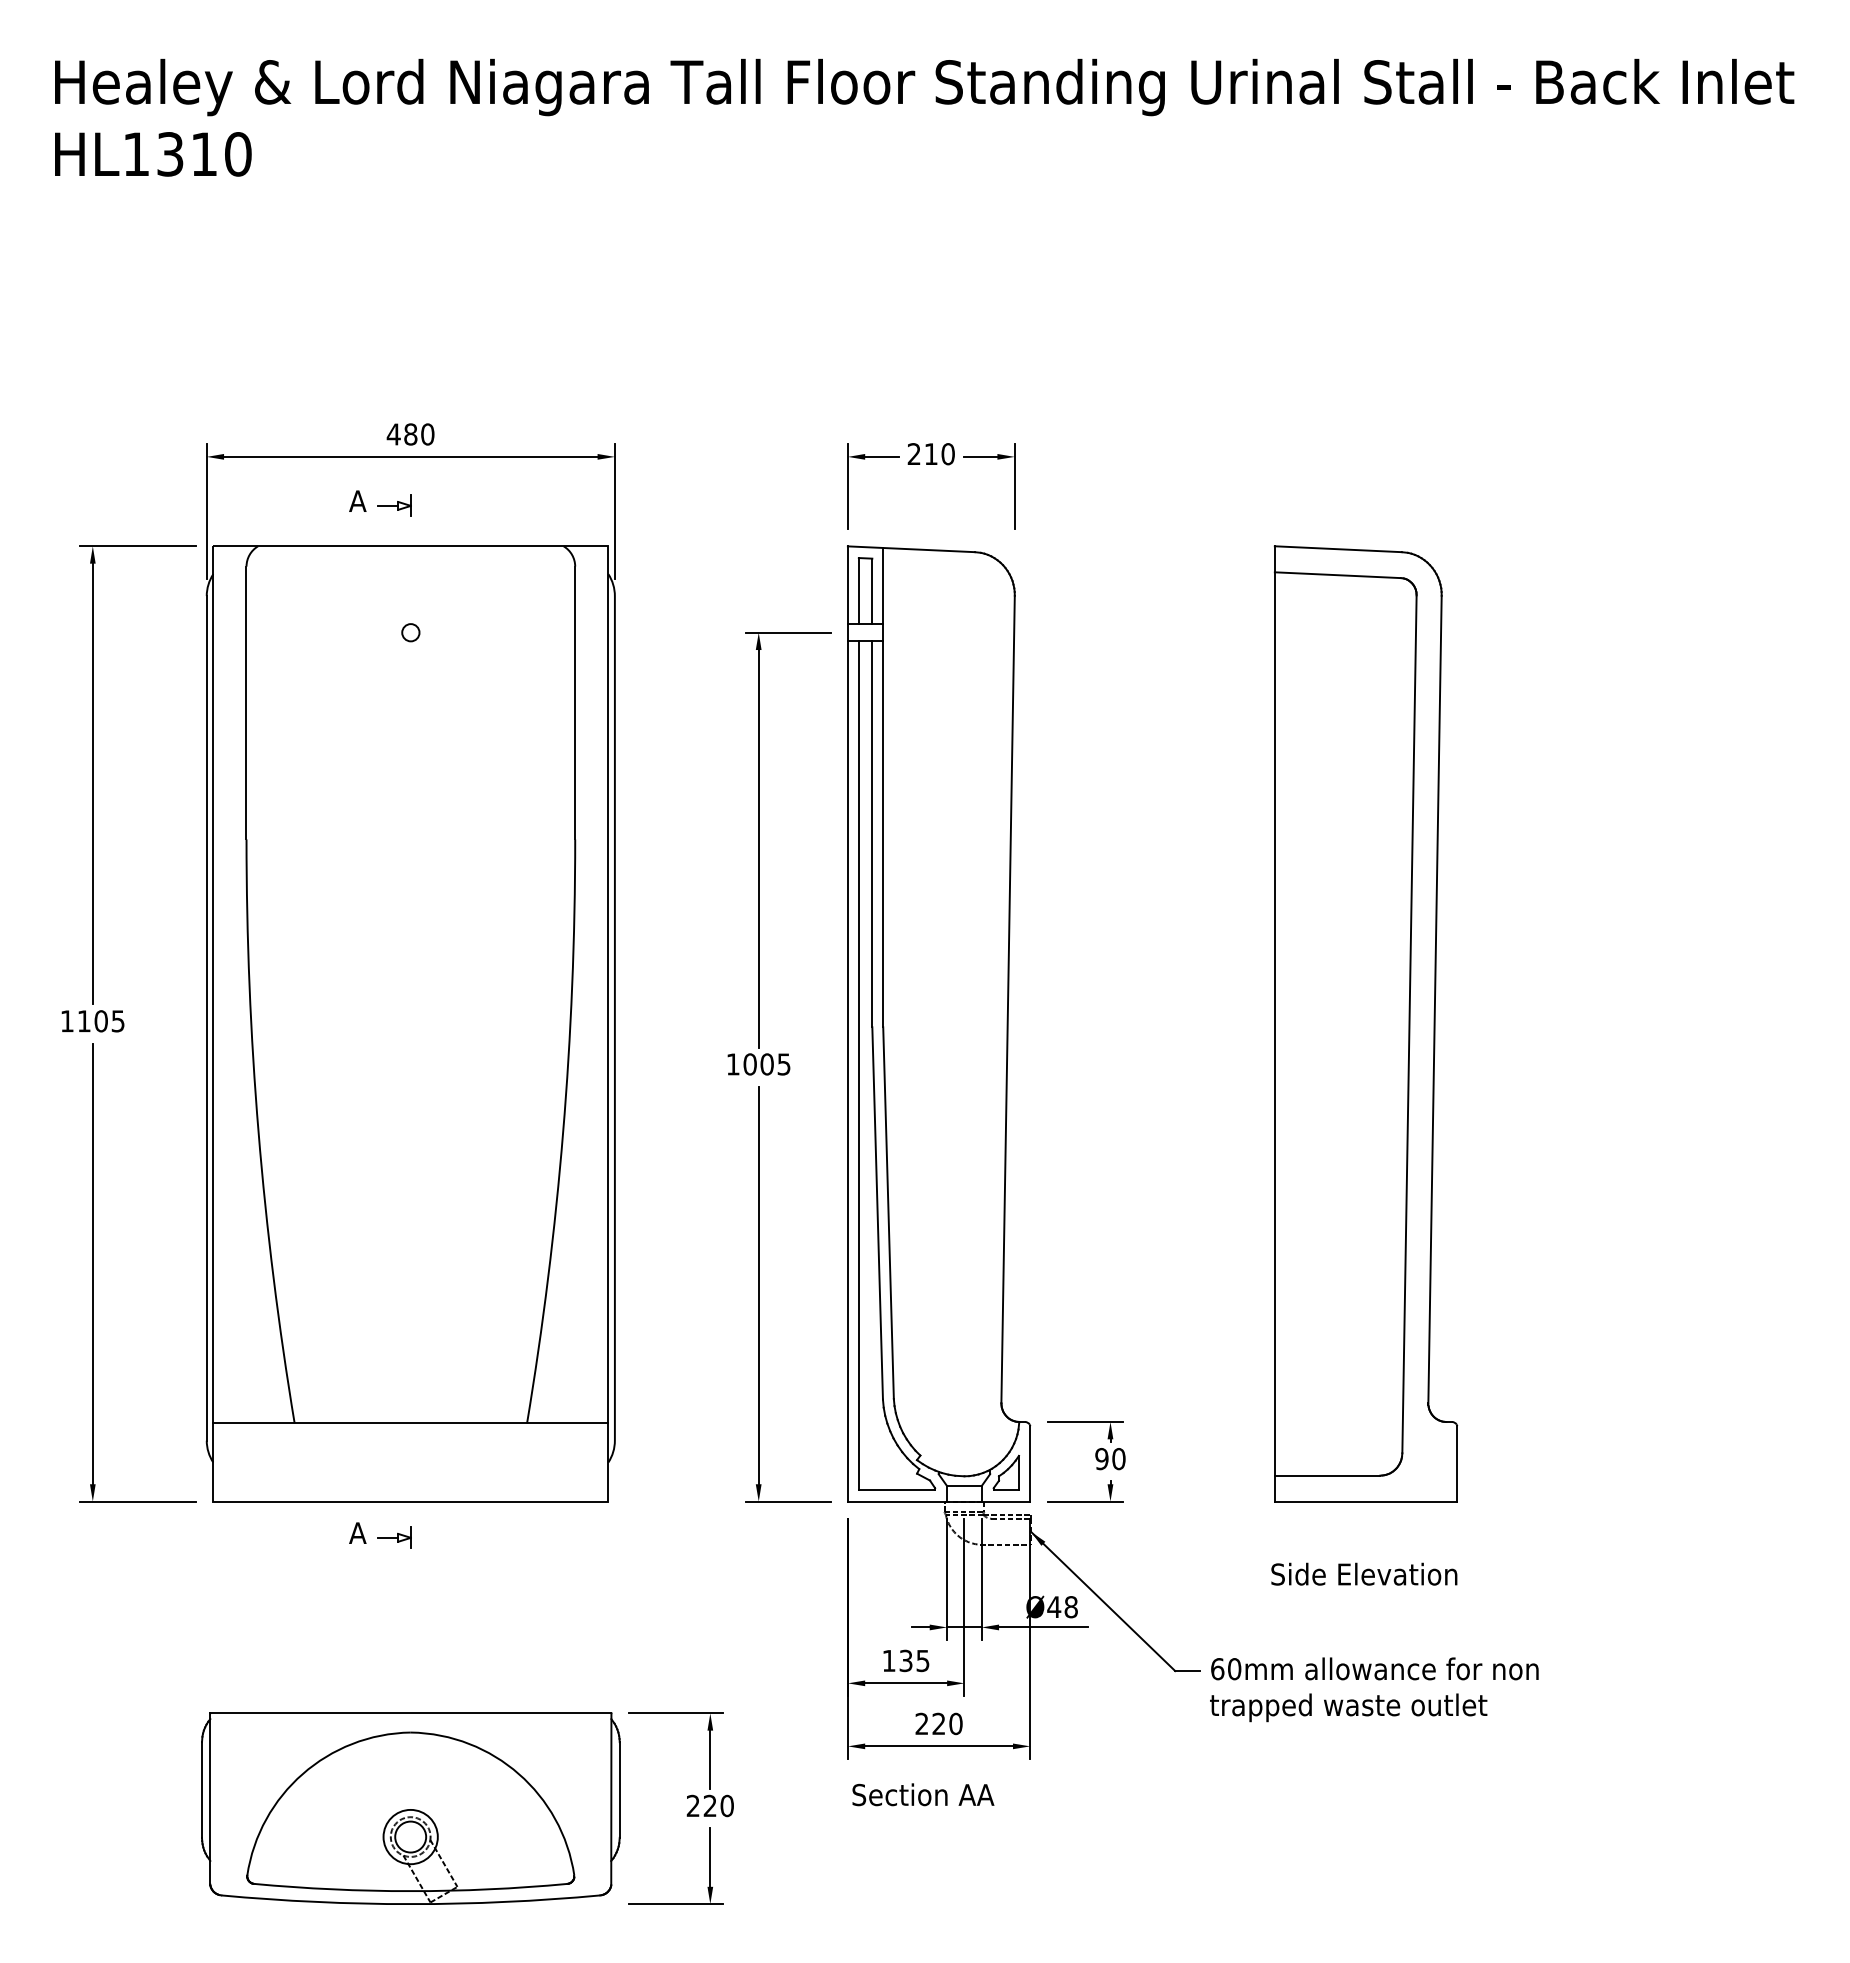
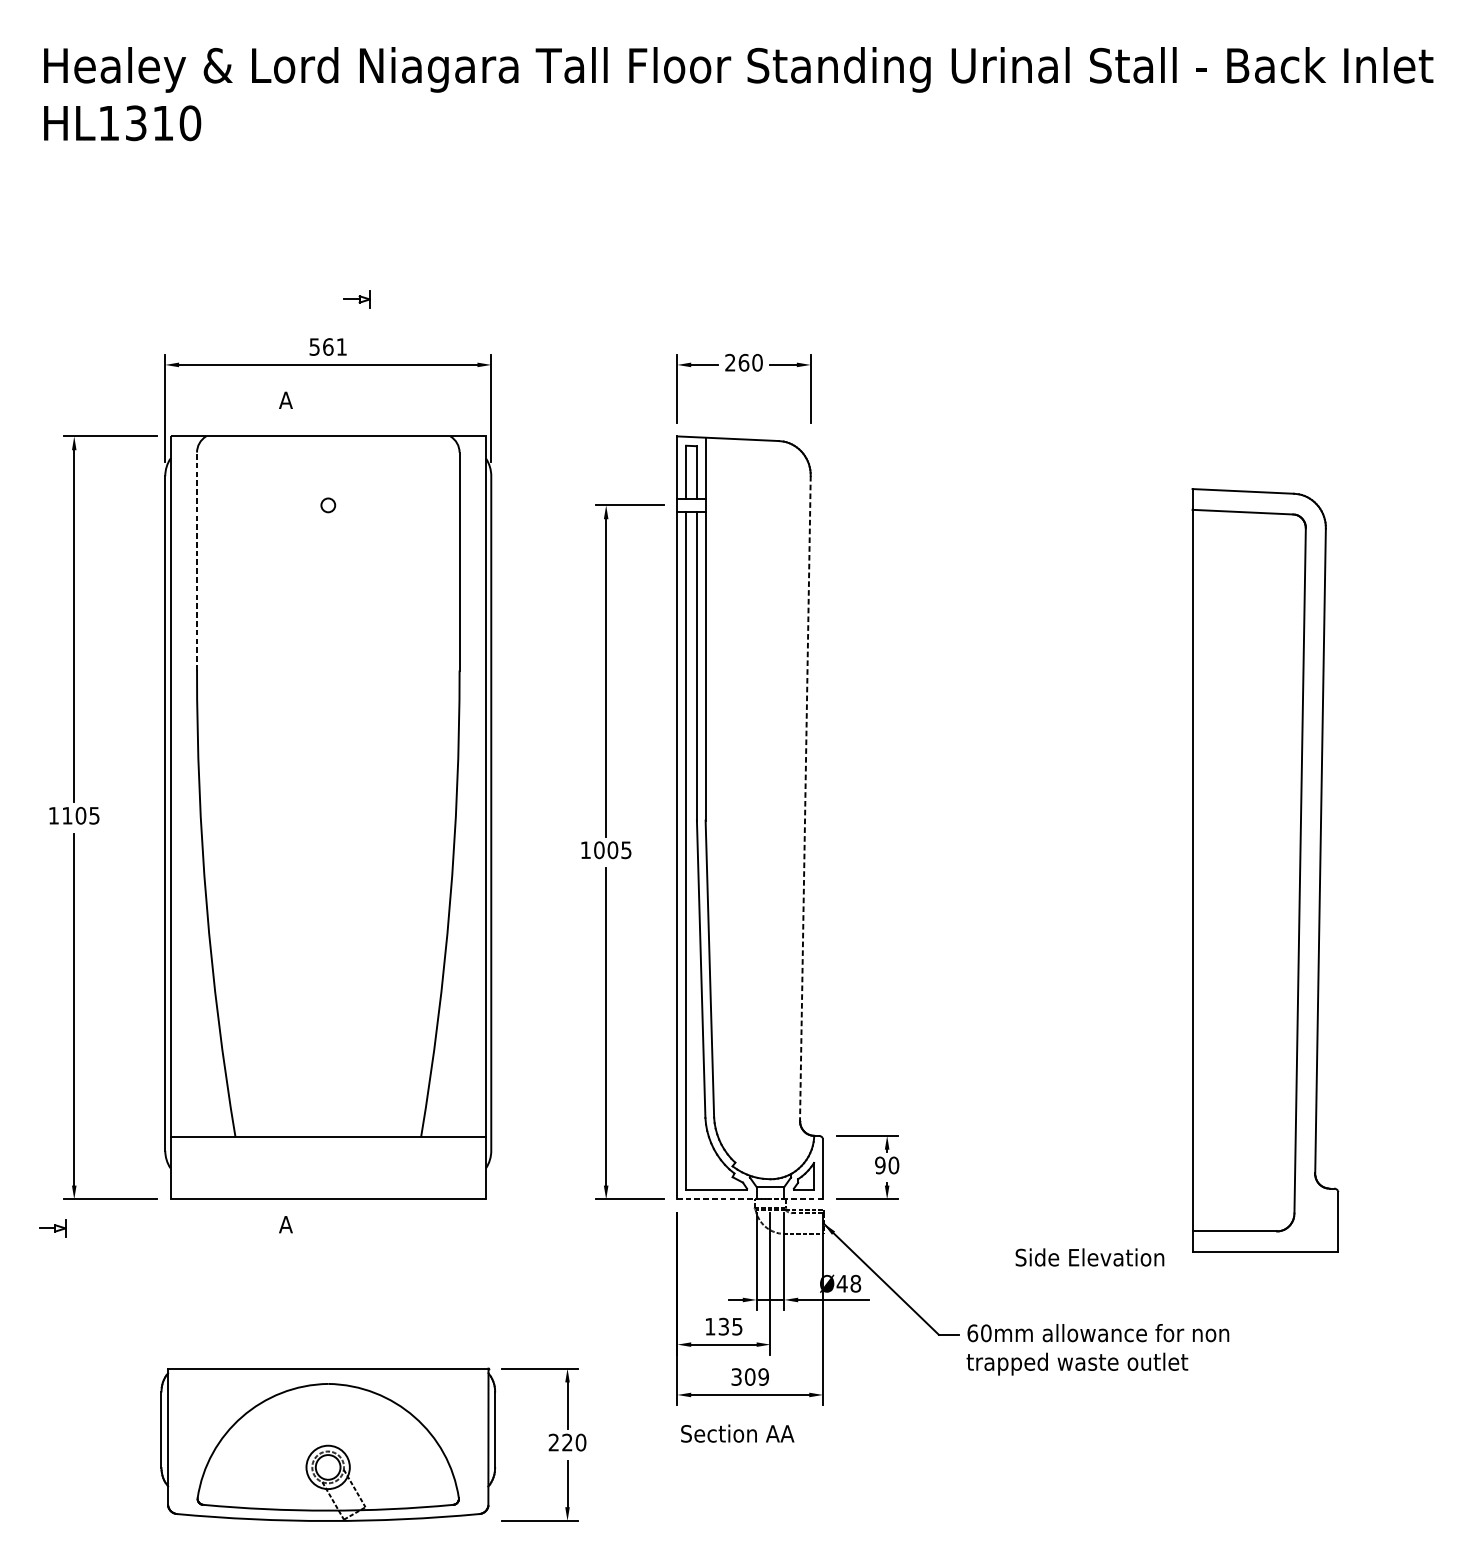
text: (410, 434) -> (328, 347), 480 -> 561
text: (930, 454) -> (743, 363), 210 -> 260
part: (394, 505) -> (356, 299), moved
line: (246, 702) -> (197, 561), solid -> dashed
line: (1008, 999) -> (805, 798), solid -> dashed
part: (1365, 1023) -> (1265, 870), moved
line: (938, 1501) -> (749, 1199), solid -> dashed
part: (394, 1537) -> (52, 1228), moved
text: (938, 1723) -> (749, 1376), 220 -> 309

